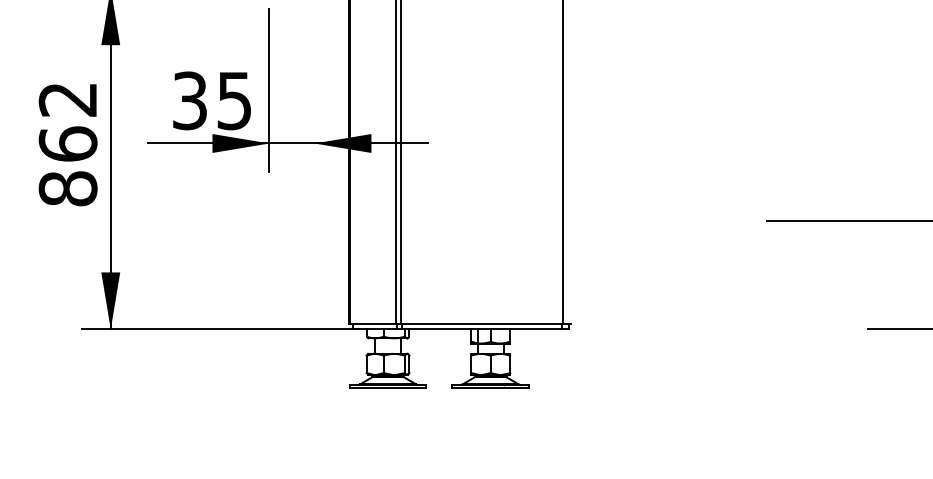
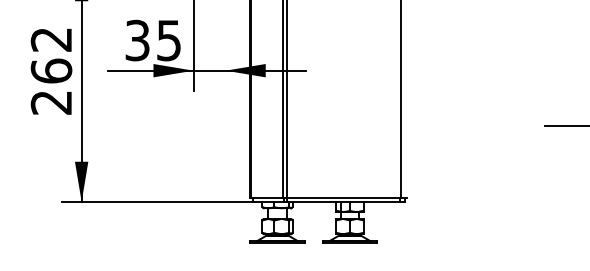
text: (67, 188) -> (51, 102), 862 -> 262

